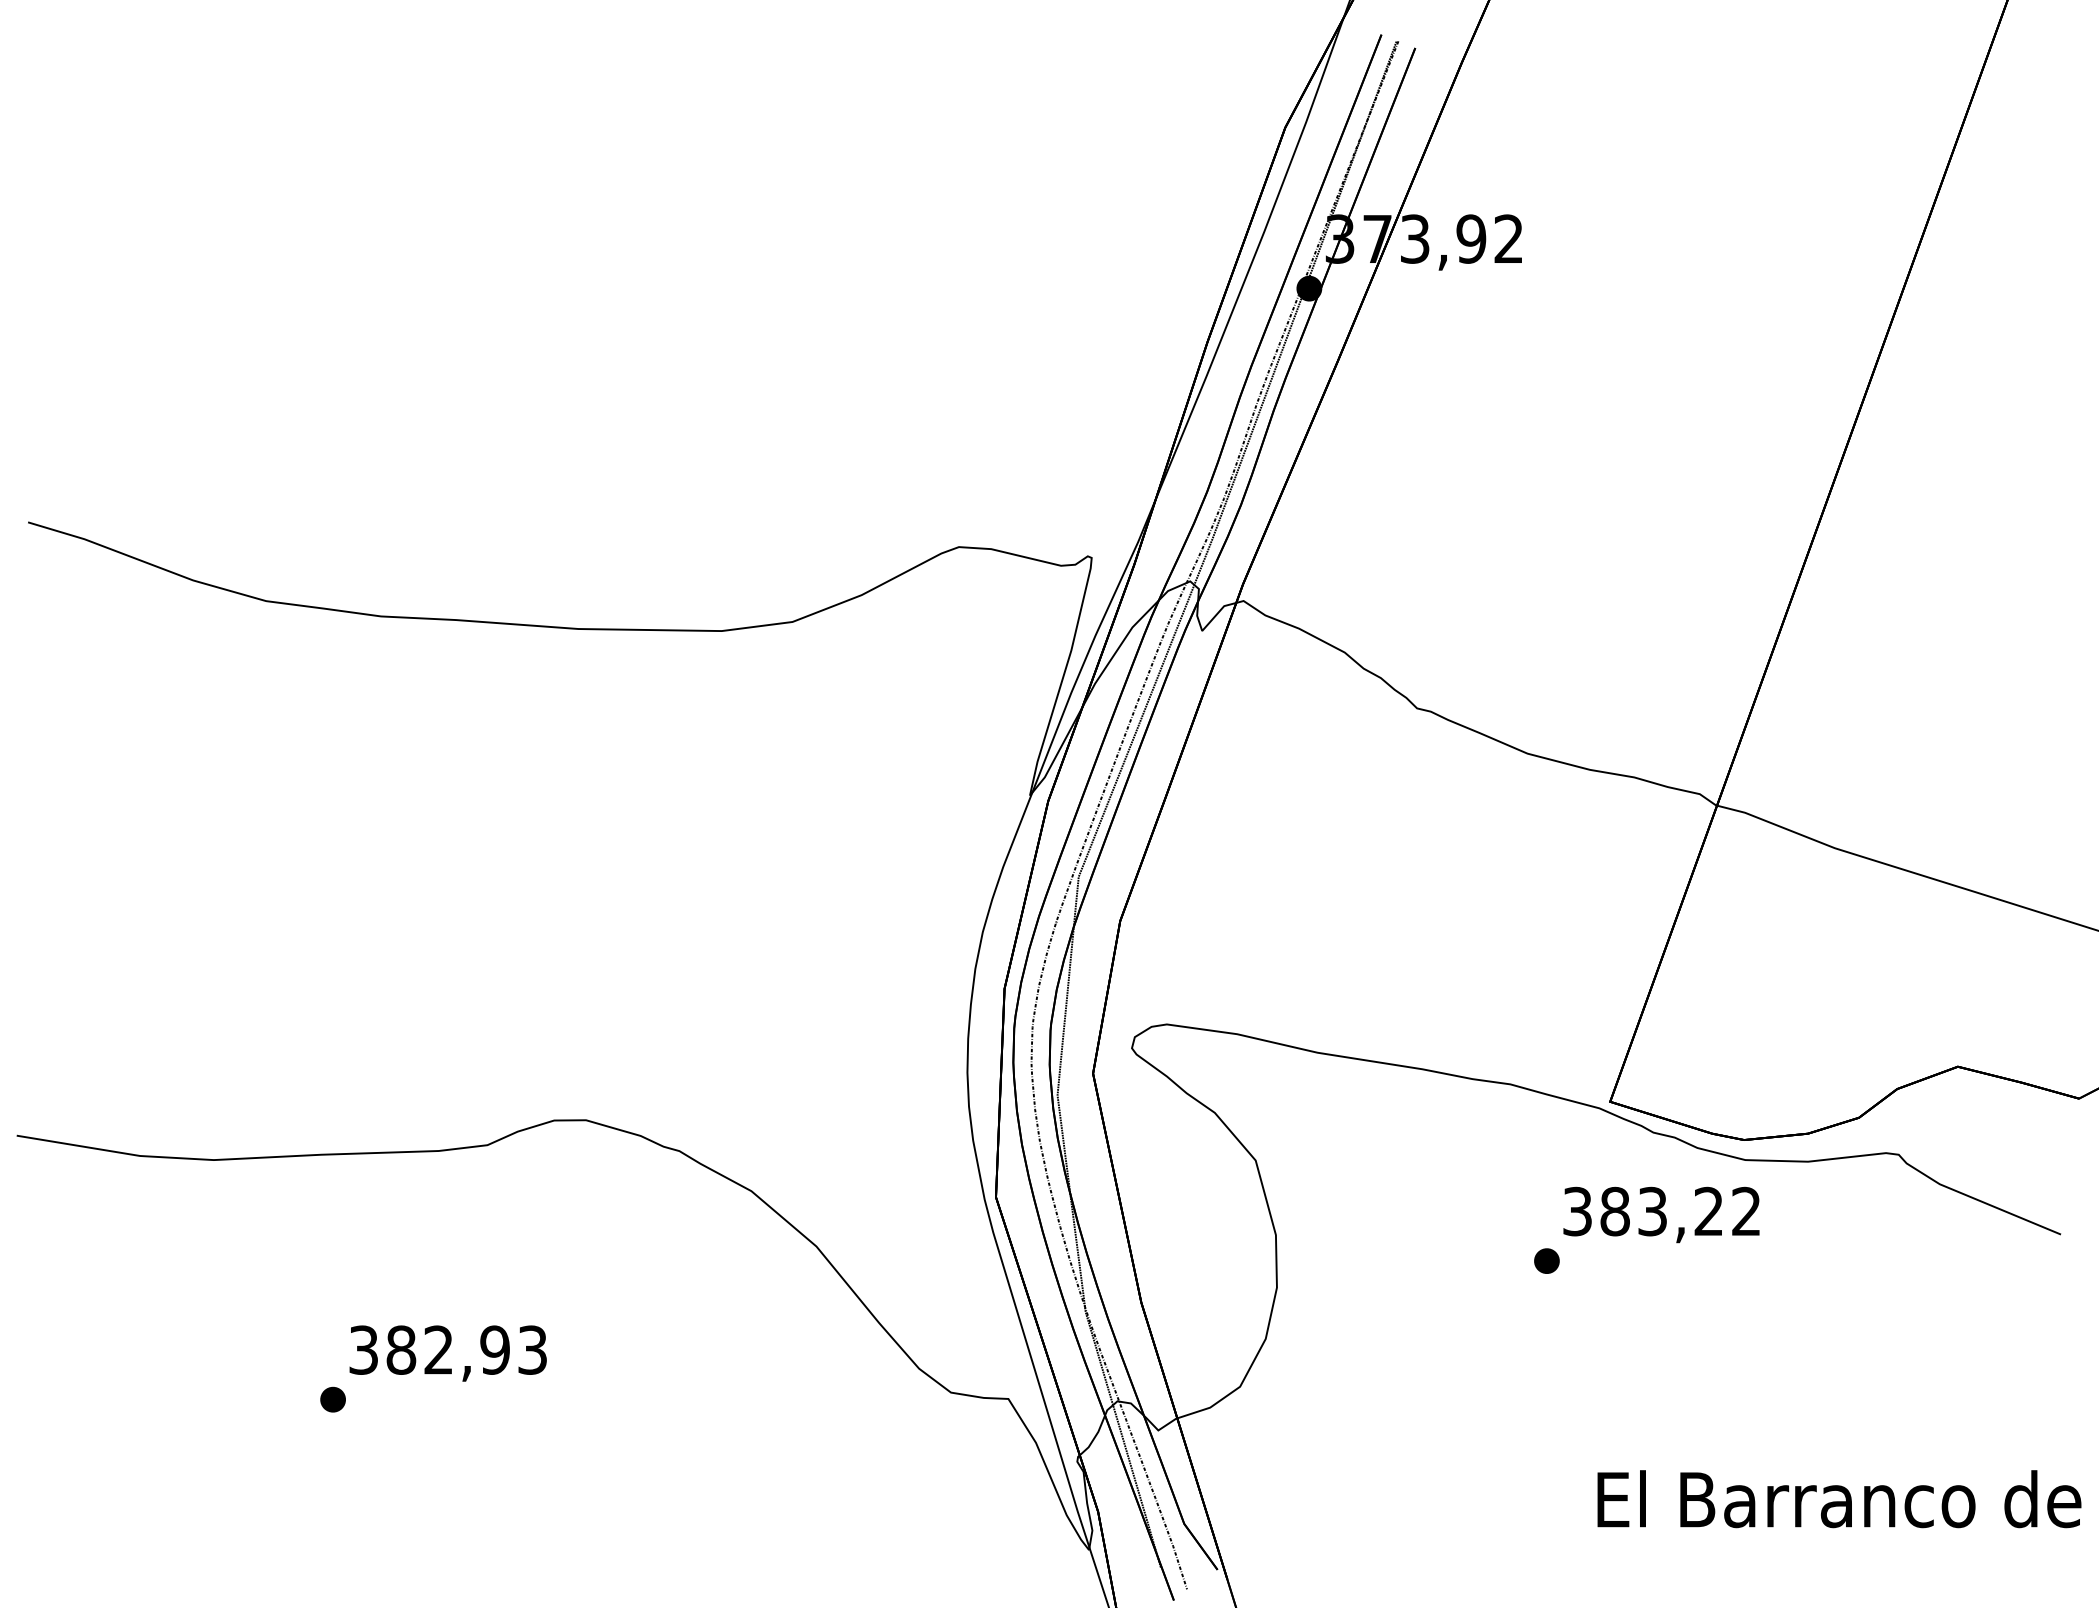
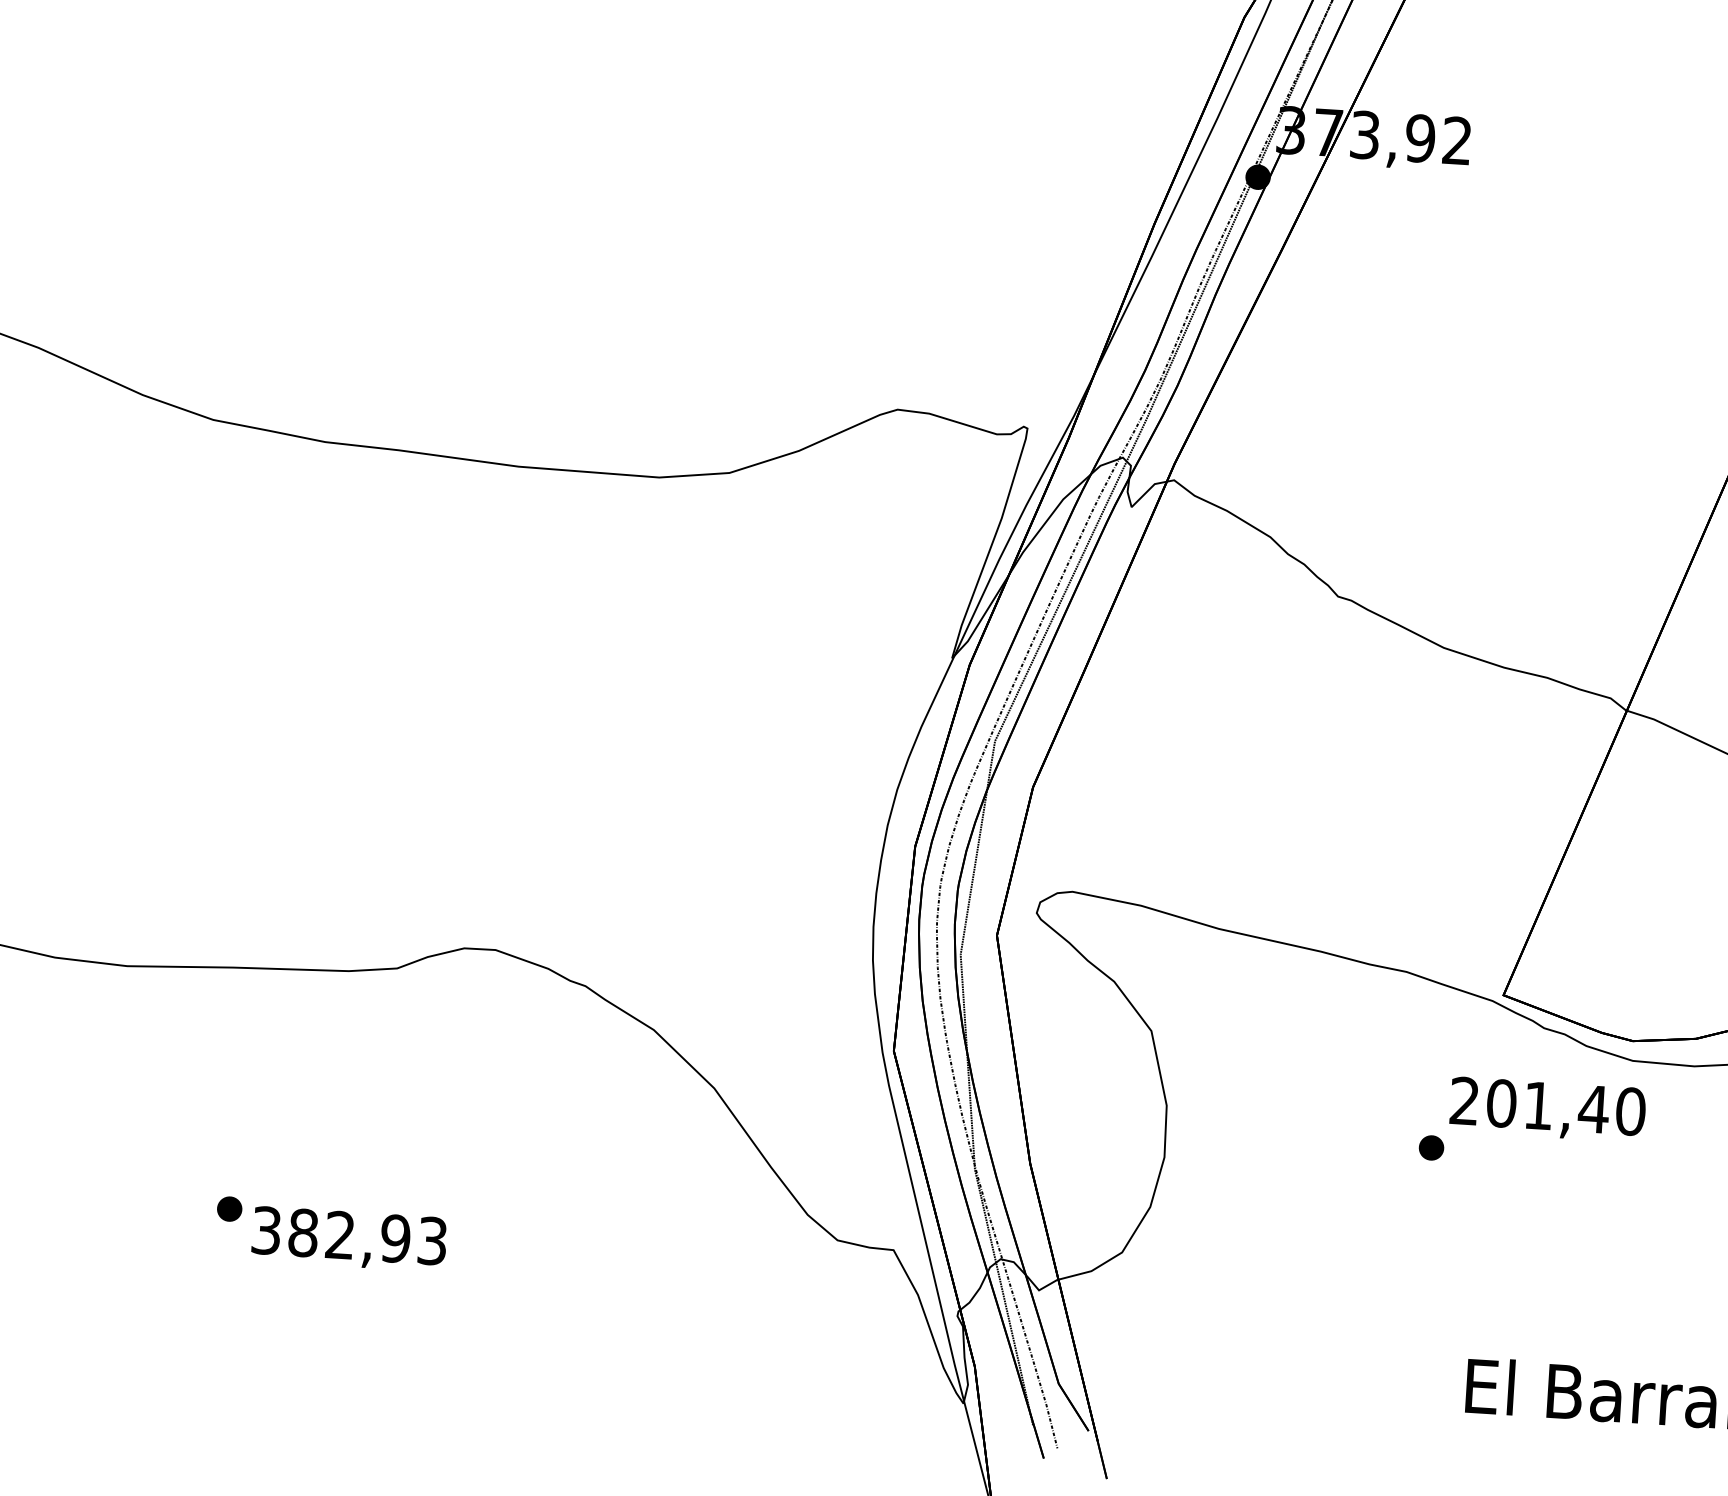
text: (1662, 1211) -> (1548, 1106), 383,22 -> 201,40
text: (447, 1353) -> (348, 1239), moved

